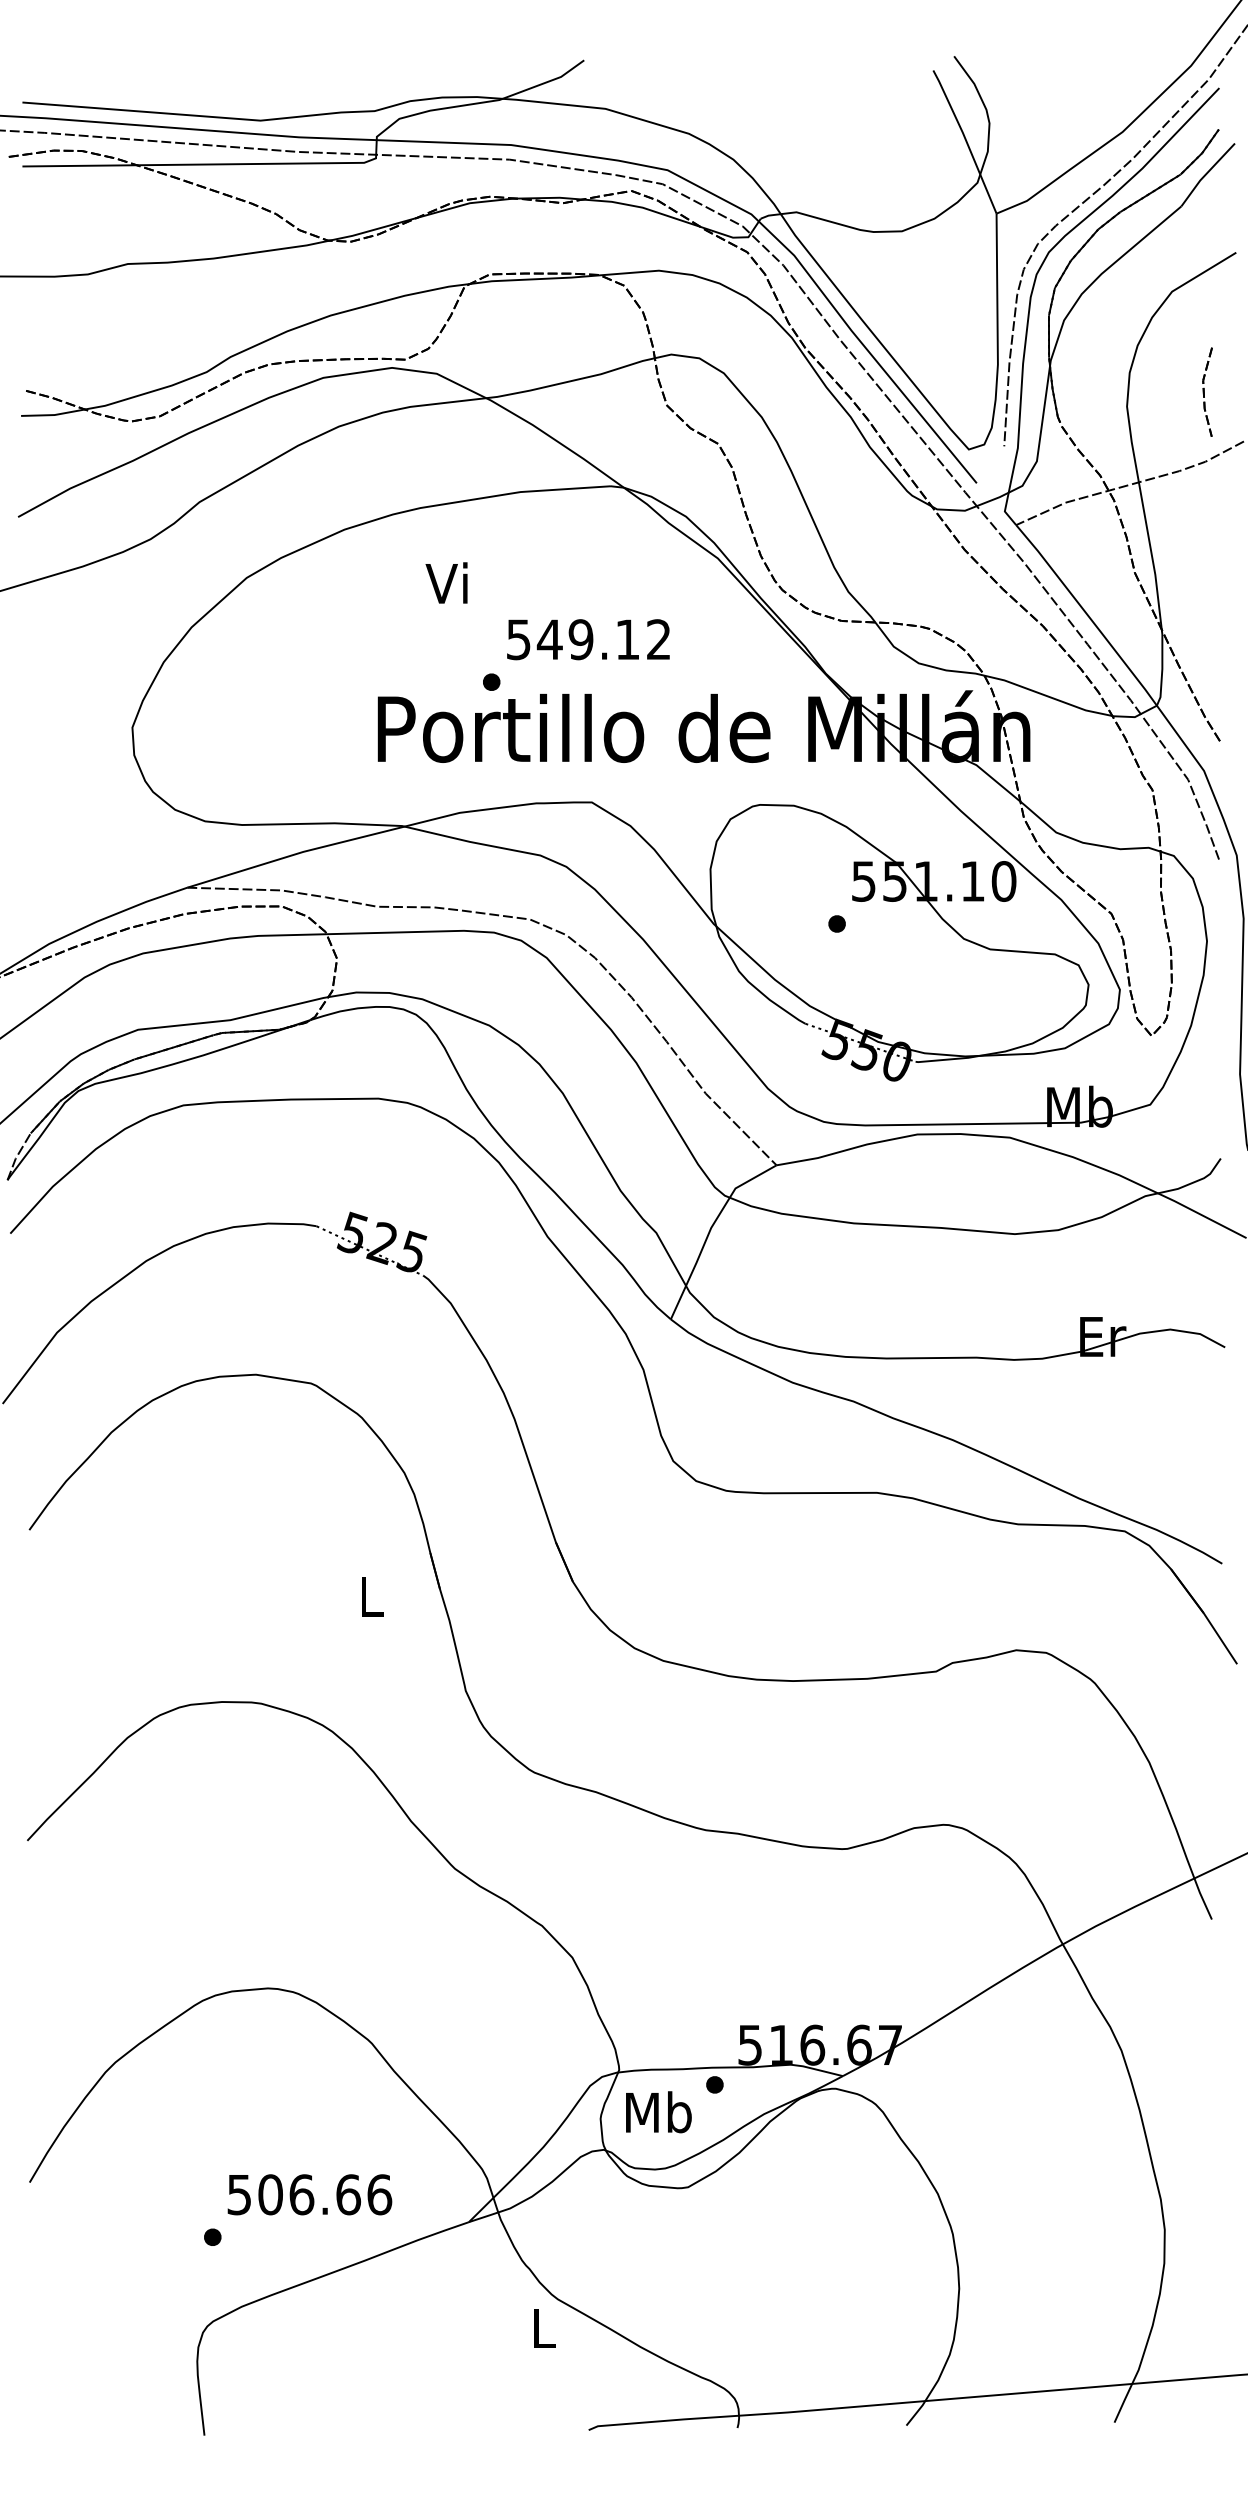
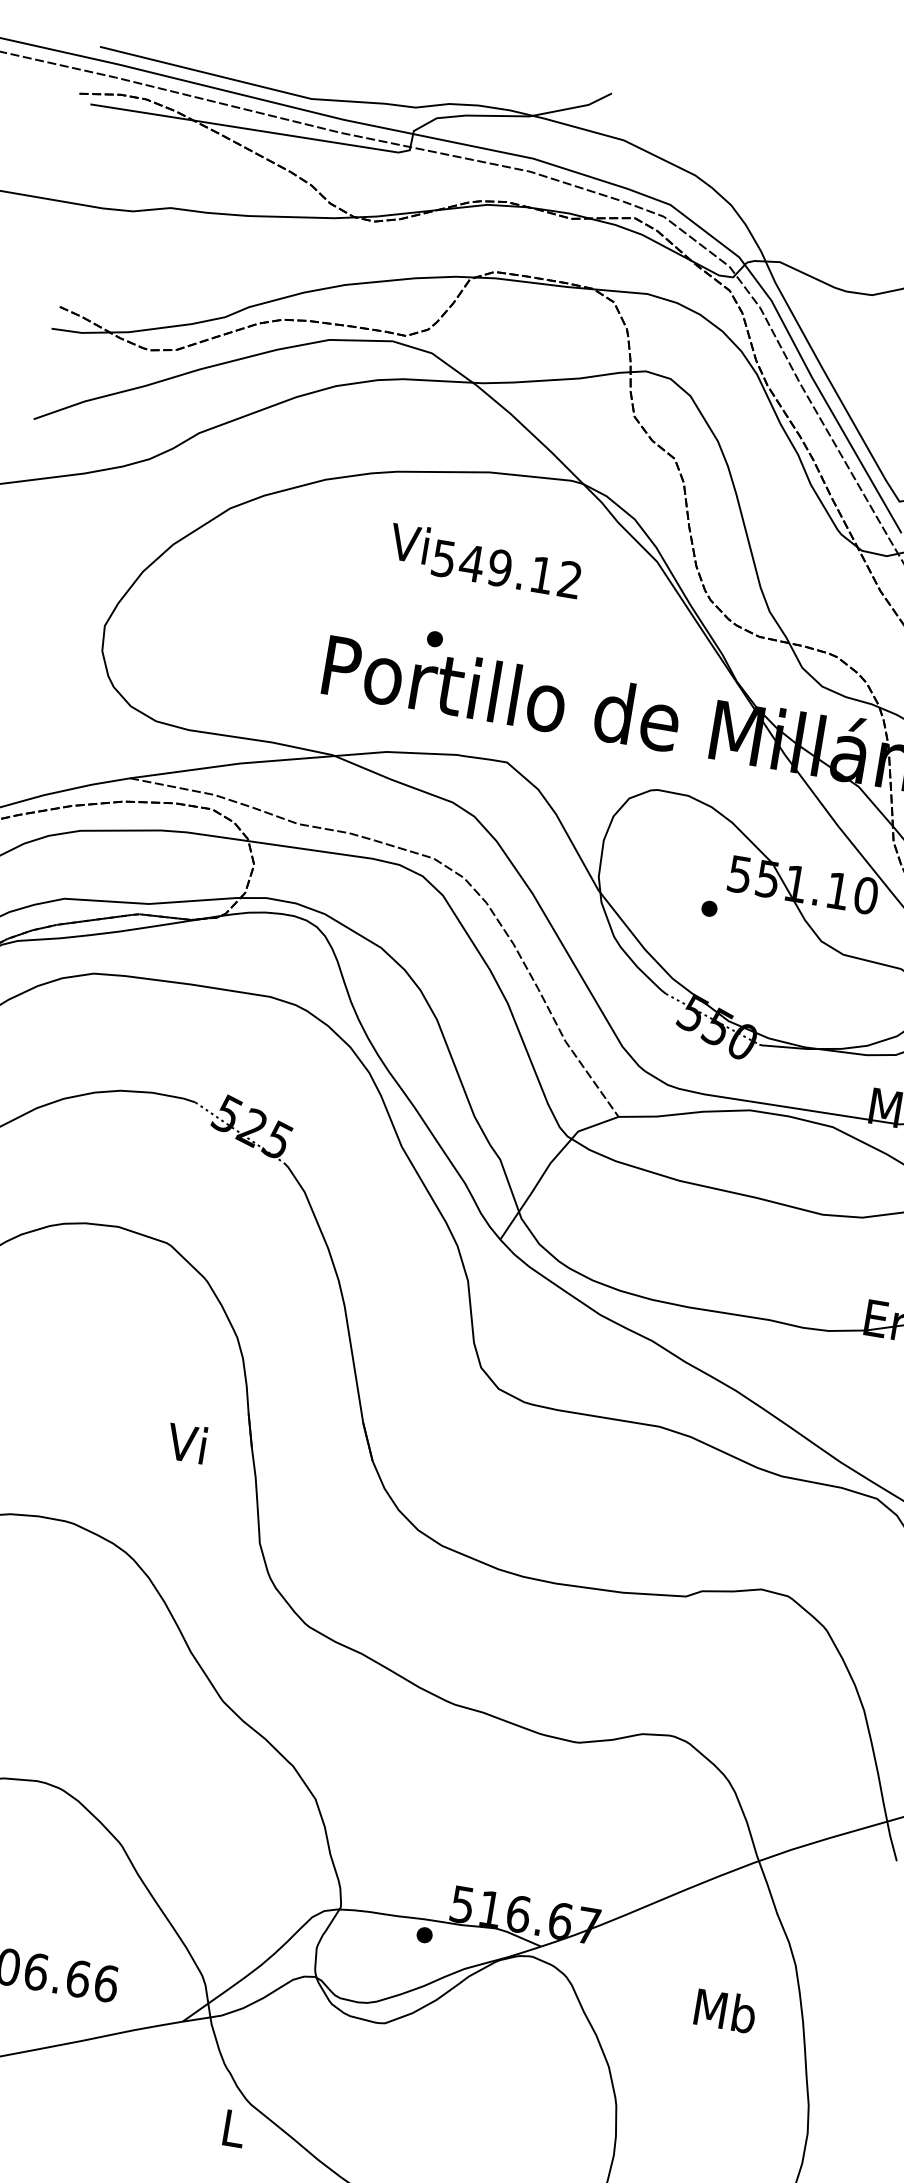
text: (588, 639) -> (506, 569), moved
text: (368, 1595) -> (186, 1442), L -> Vi
text: (658, 2112) -> (725, 2011), moved

